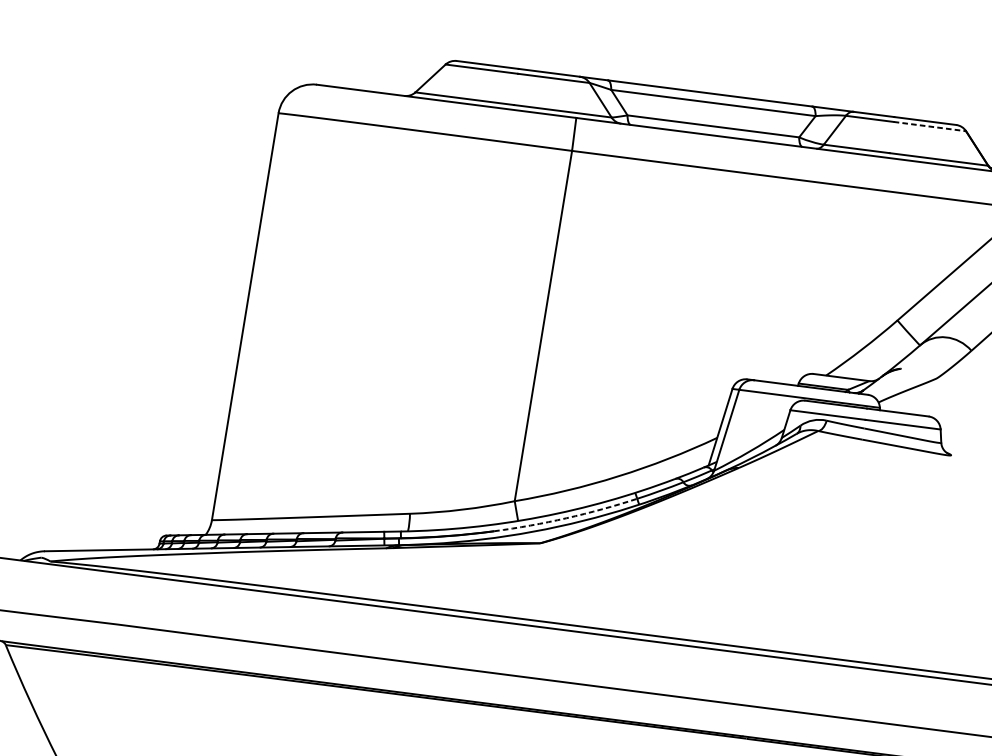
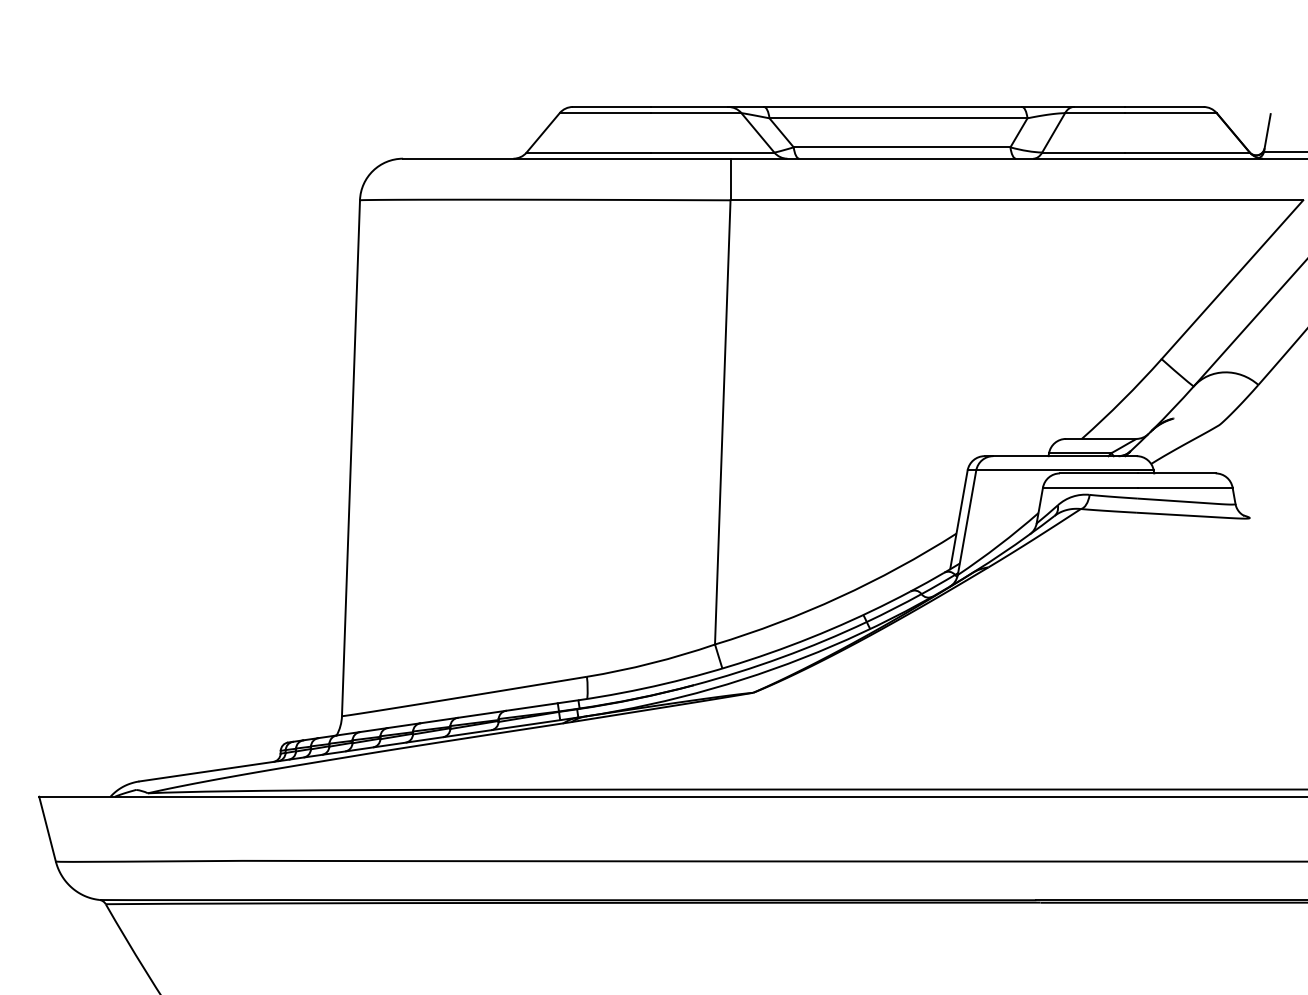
line: (930, 126) -> (1171, 113), dashed -> solid
arc: (566, 518) -> (781, 657), dashed -> solid

